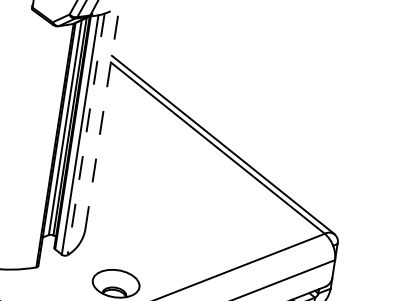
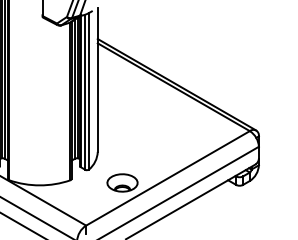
line: (101, 119) -> (97, 80), dashed -> solid
line: (86, 134) -> (89, 91), dashed -> solid

